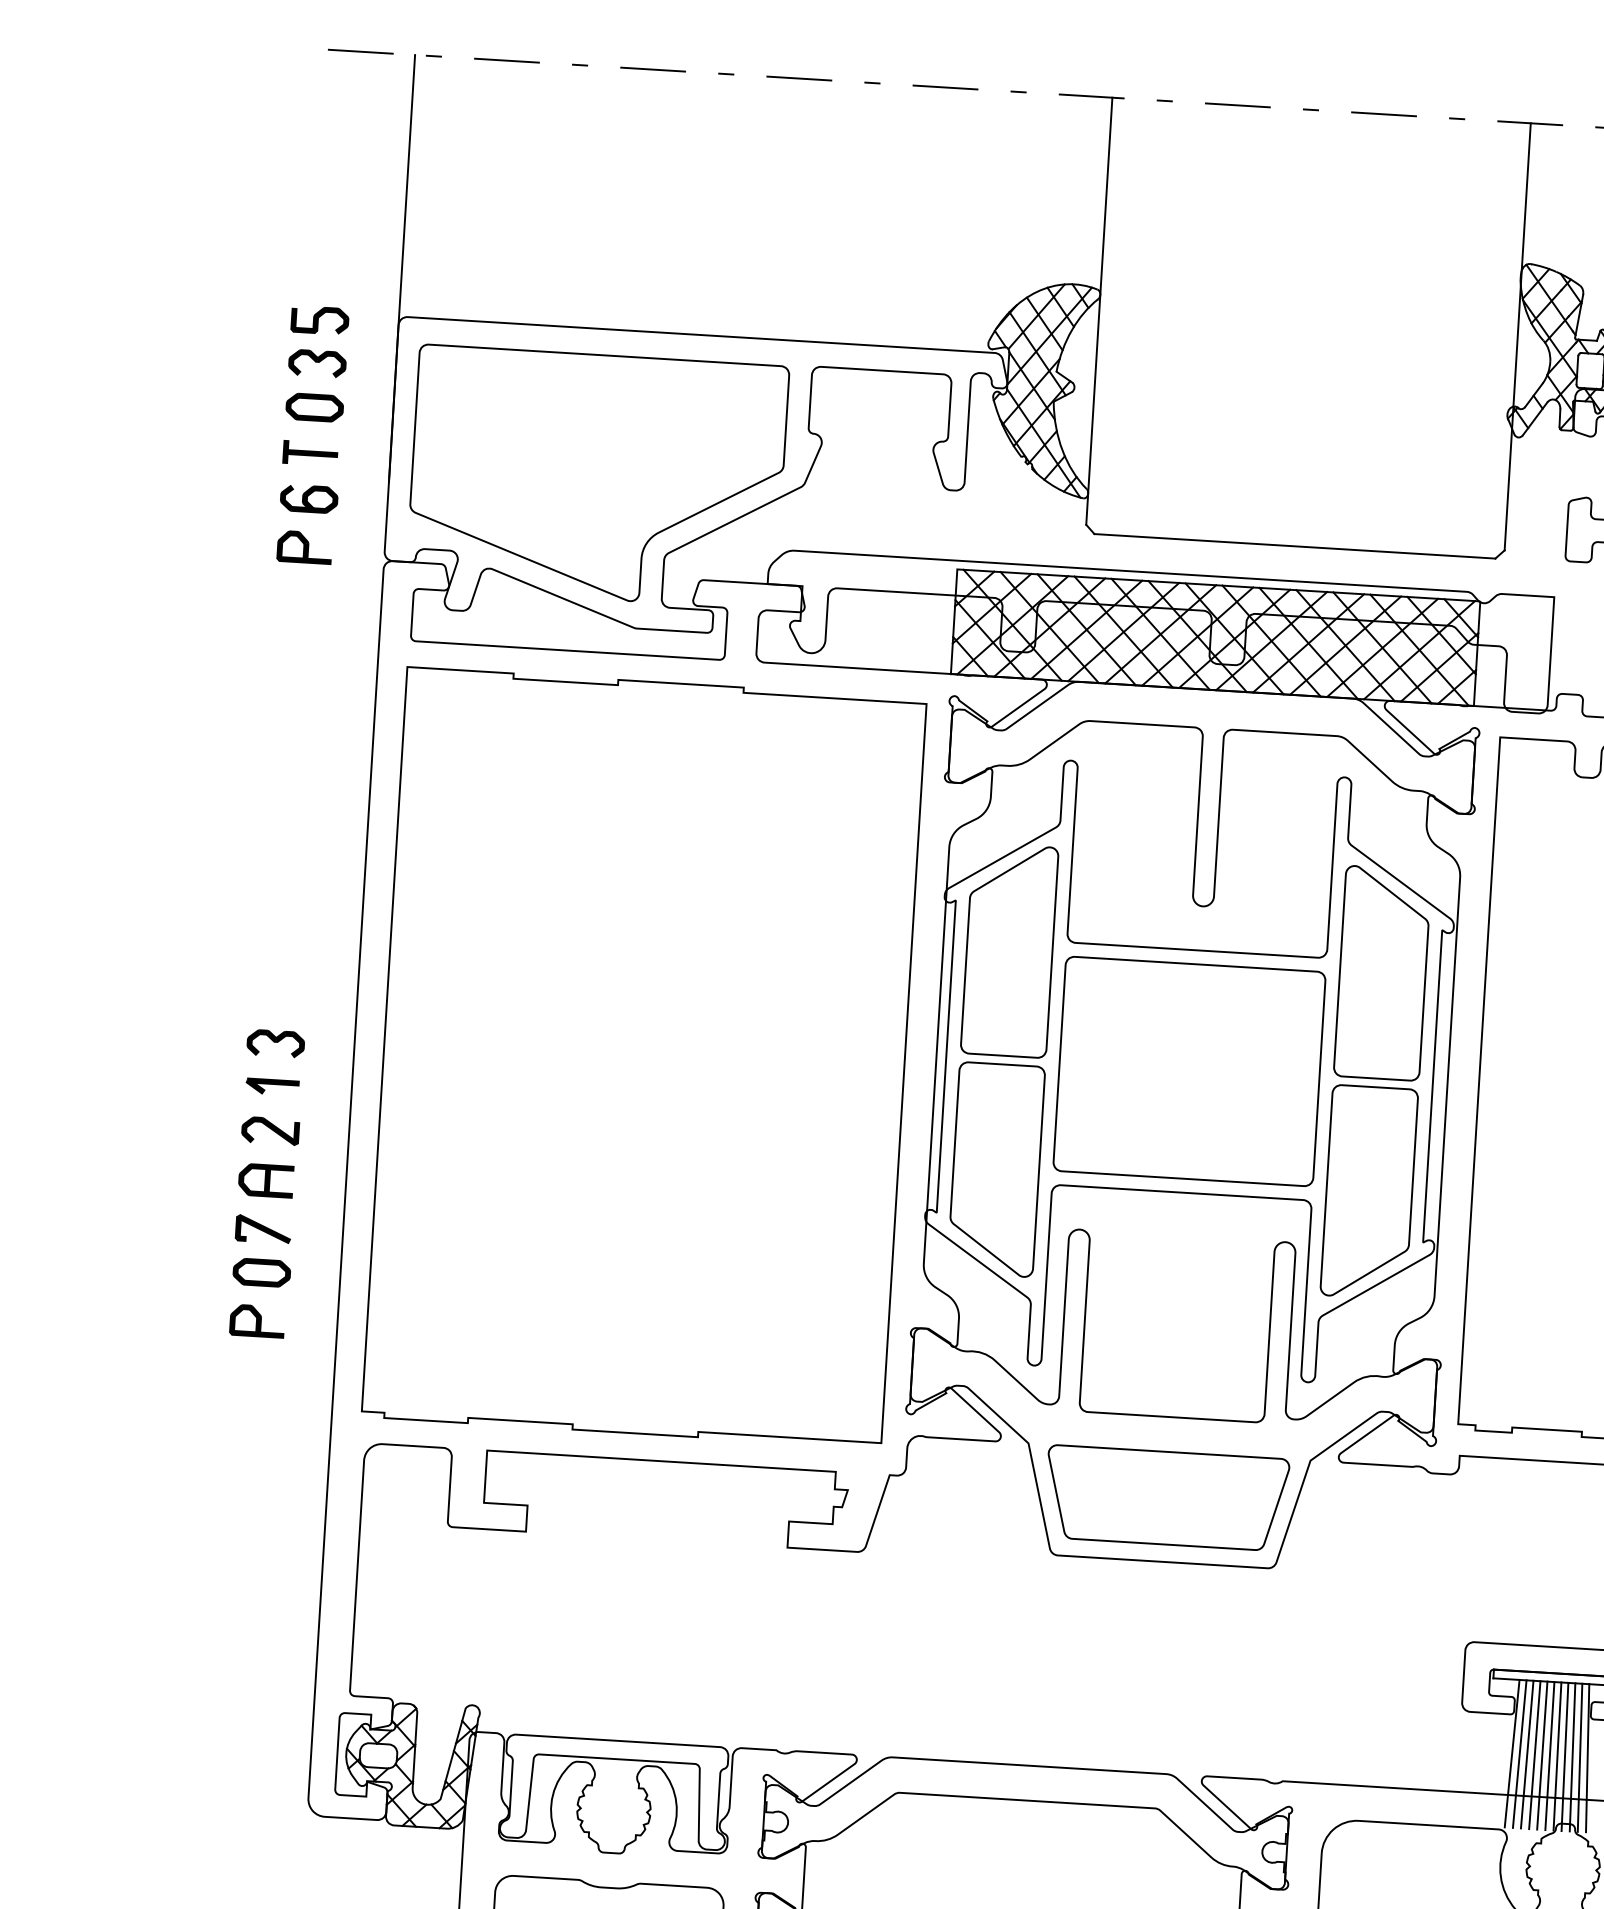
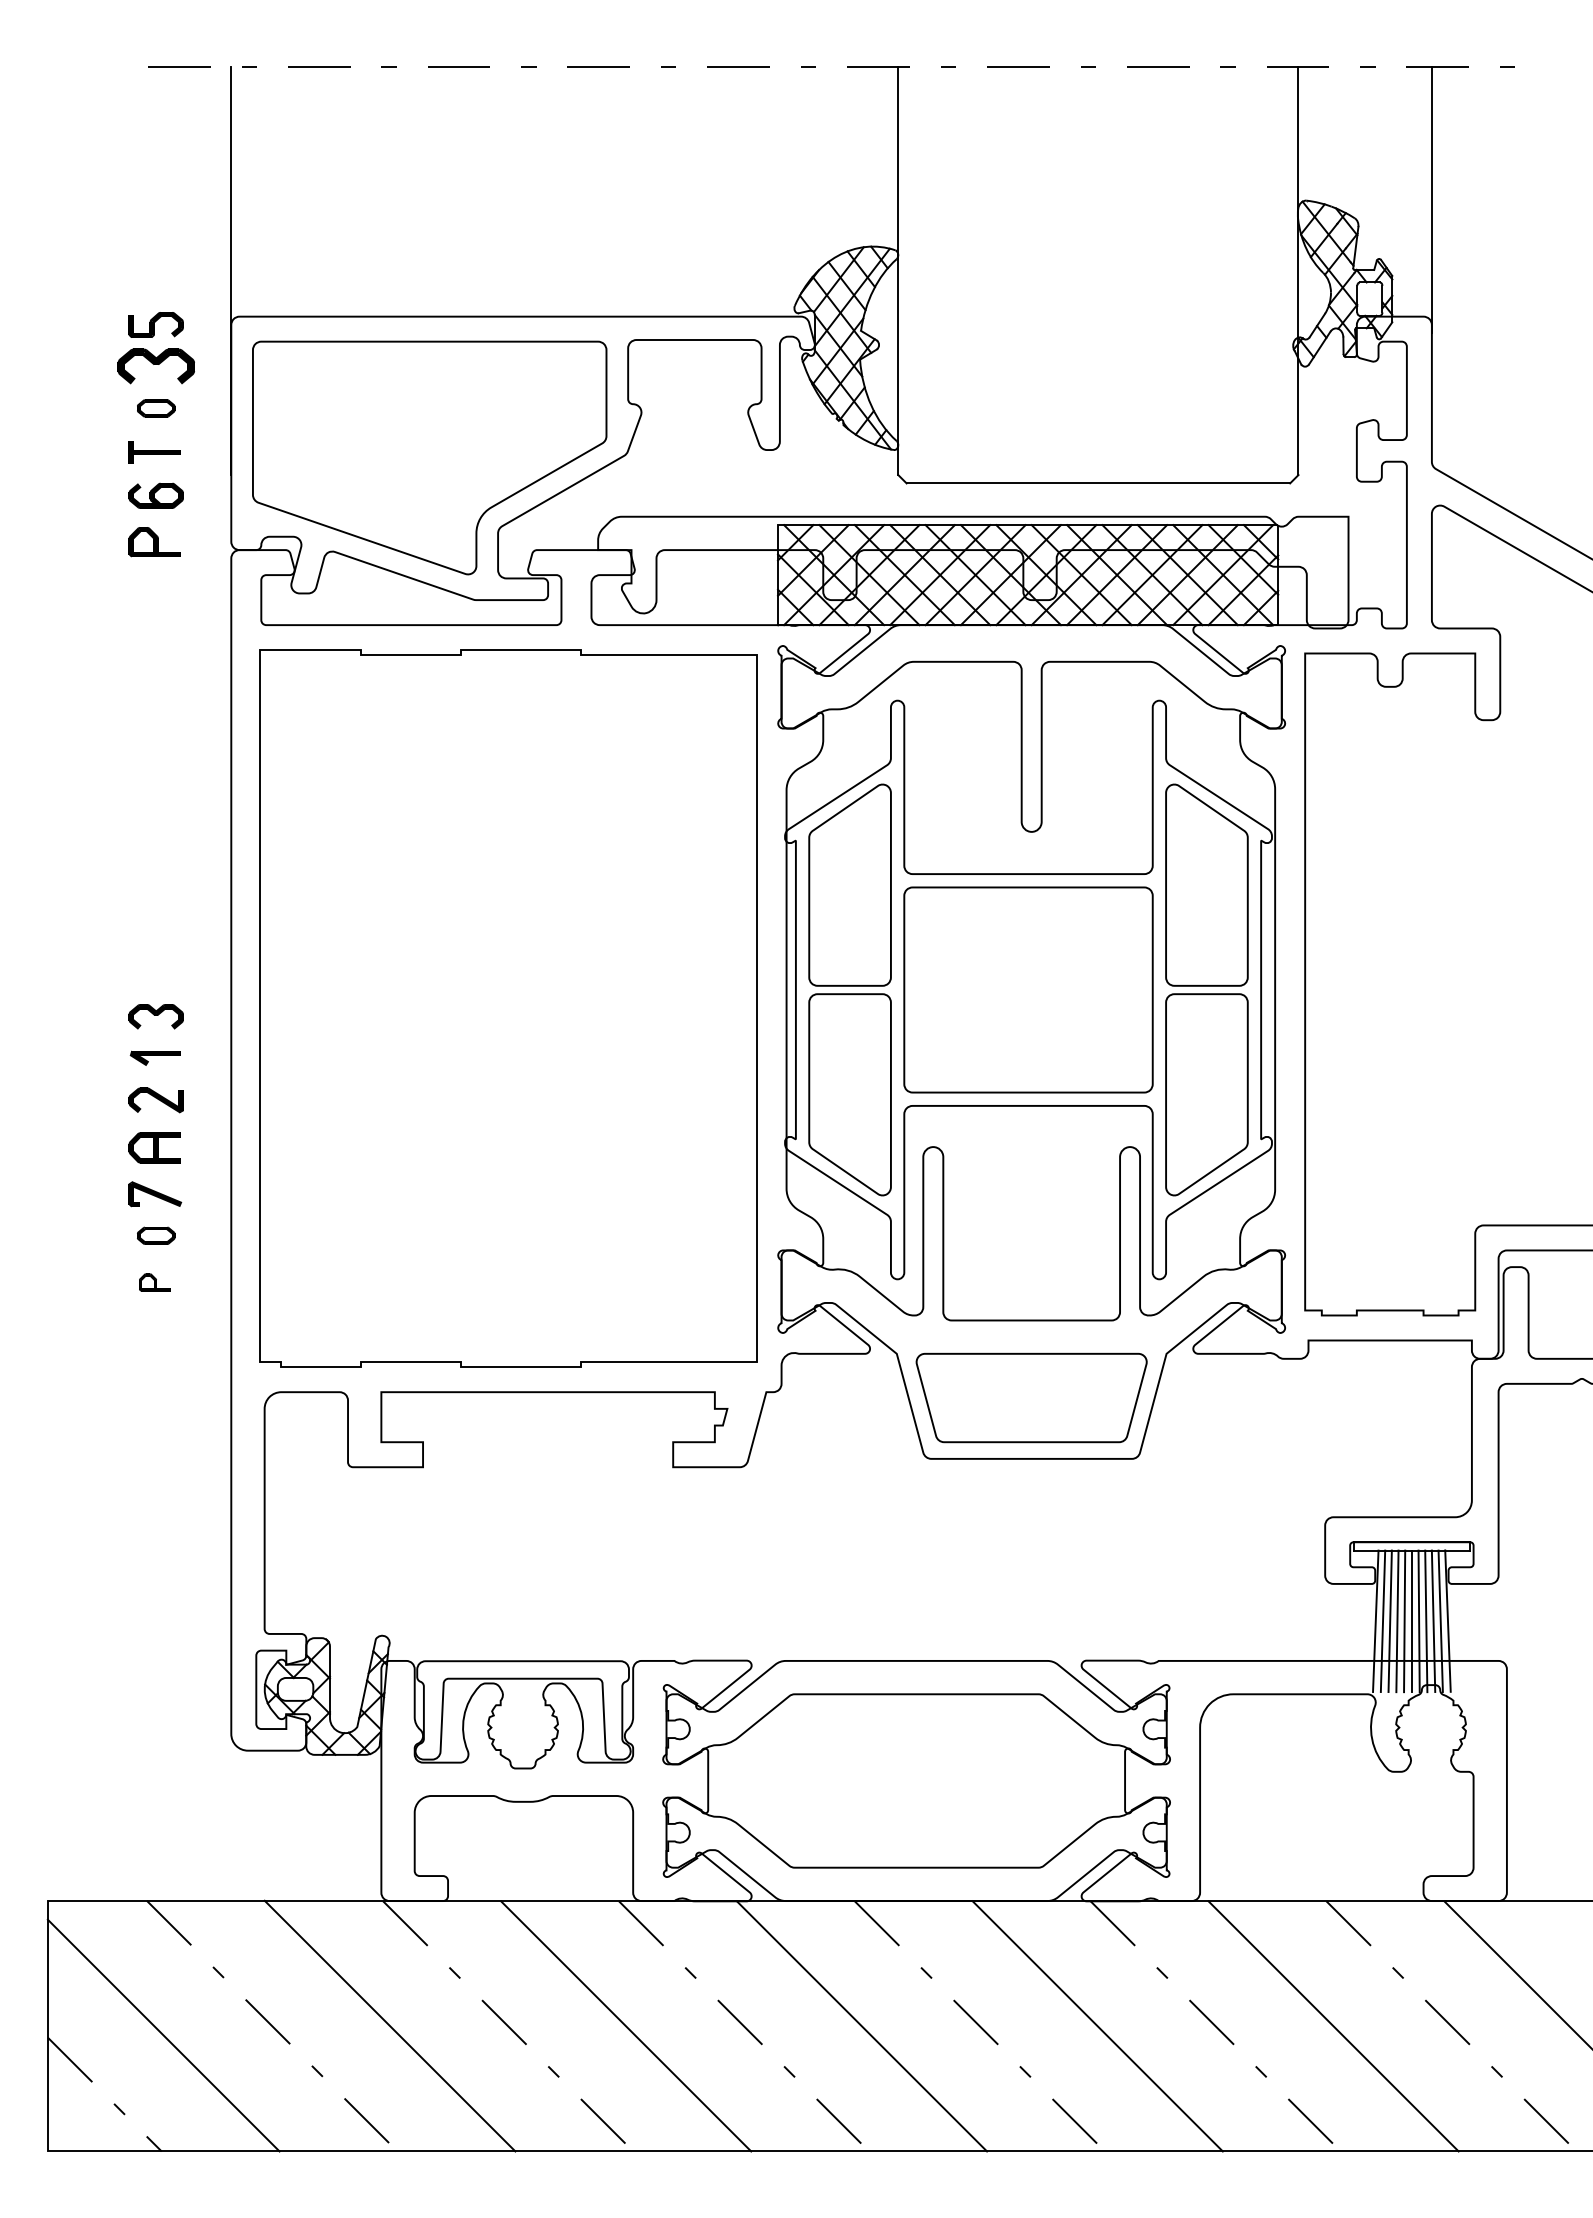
part: (316, 362) -> (155, 365), size x1.4
part: (313, 407) -> (155, 408), size x0.7
part: (261, 1272) -> (155, 1235), size x0.7
part: (257, 1321) -> (154, 1282), size x0.6

